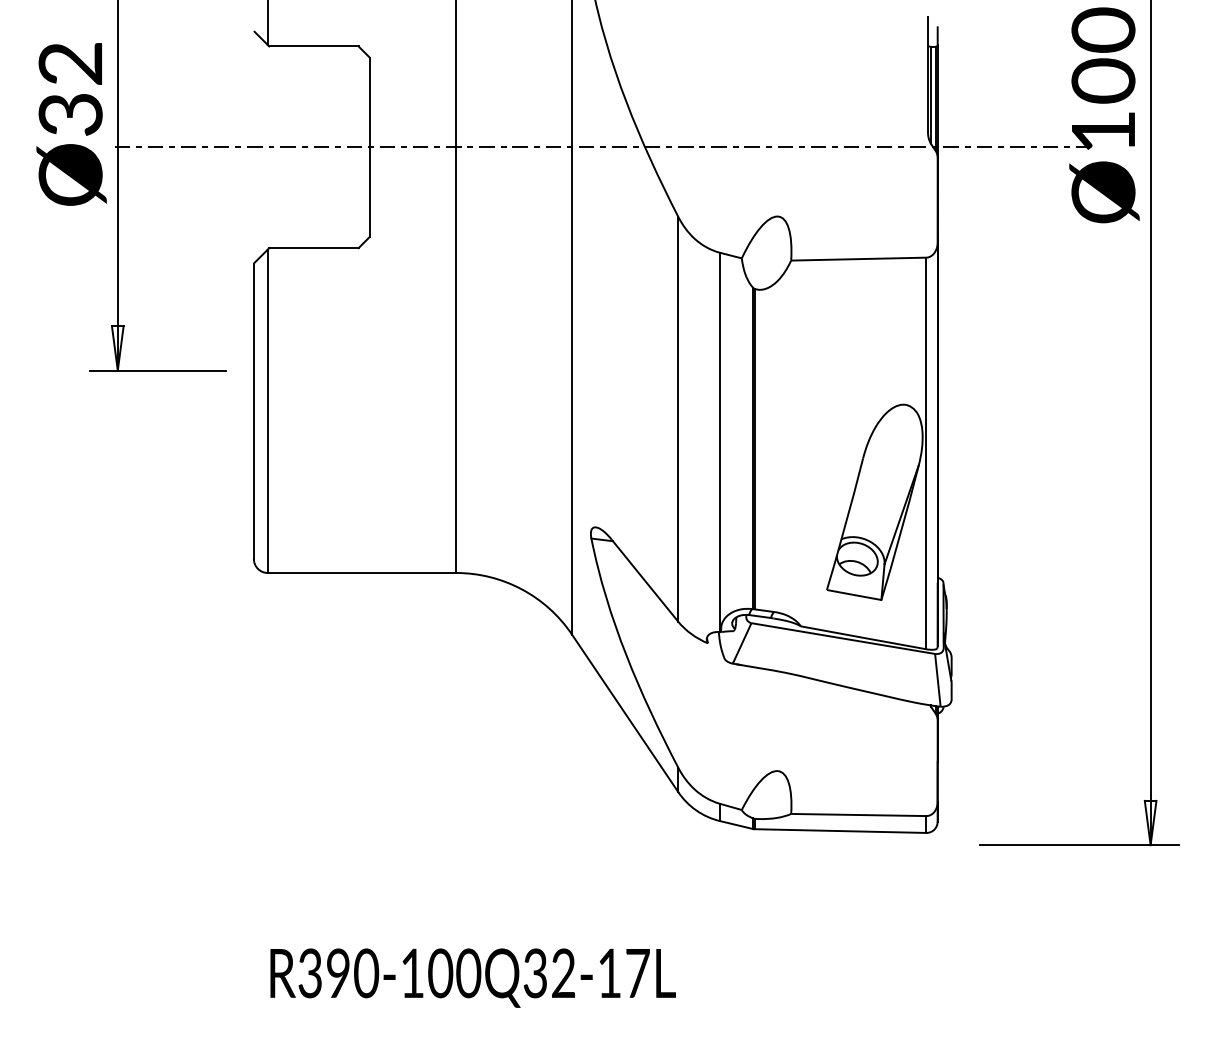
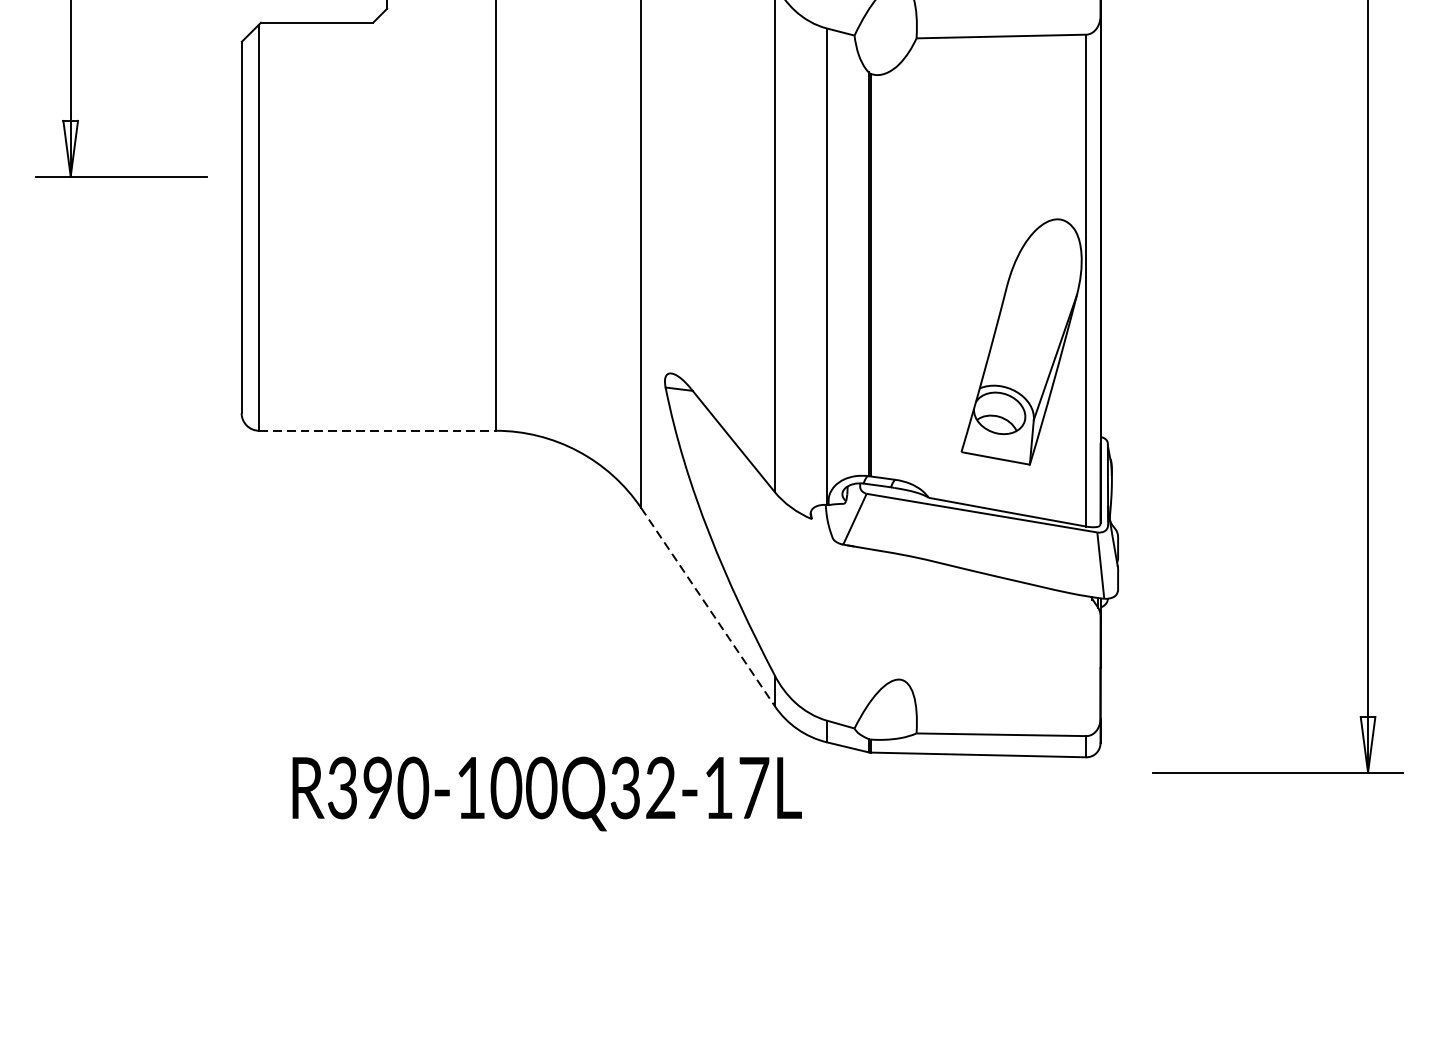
line: (362, 573) -> (378, 431), solid -> dashed
line: (625, 713) -> (708, 607), solid -> dashed
text: (472, 977) -> (546, 793), moved

